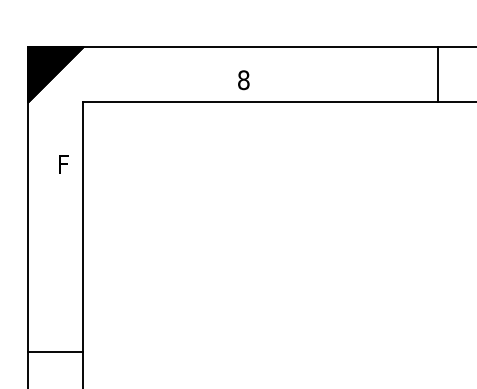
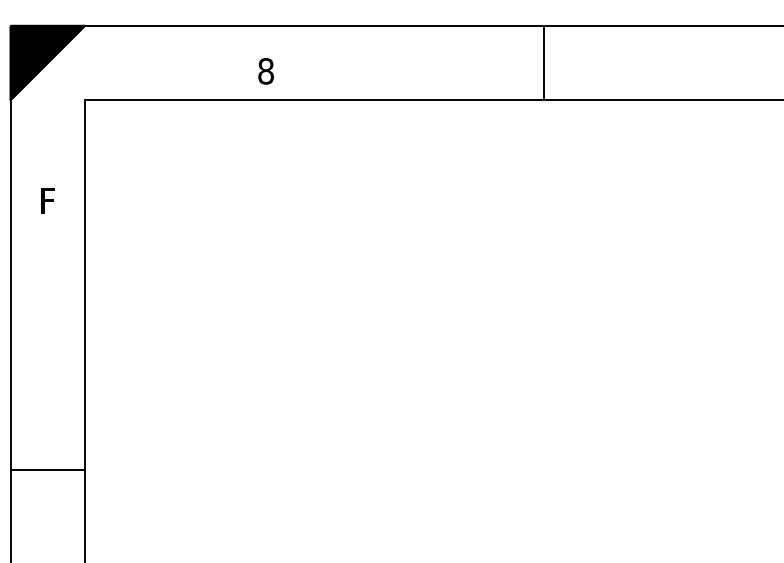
line: (437, 74) -> (543, 62), moved
text: (243, 80) -> (265, 71), moved
text: (63, 164) -> (47, 200), moved
line: (55, 352) -> (47, 470), moved

